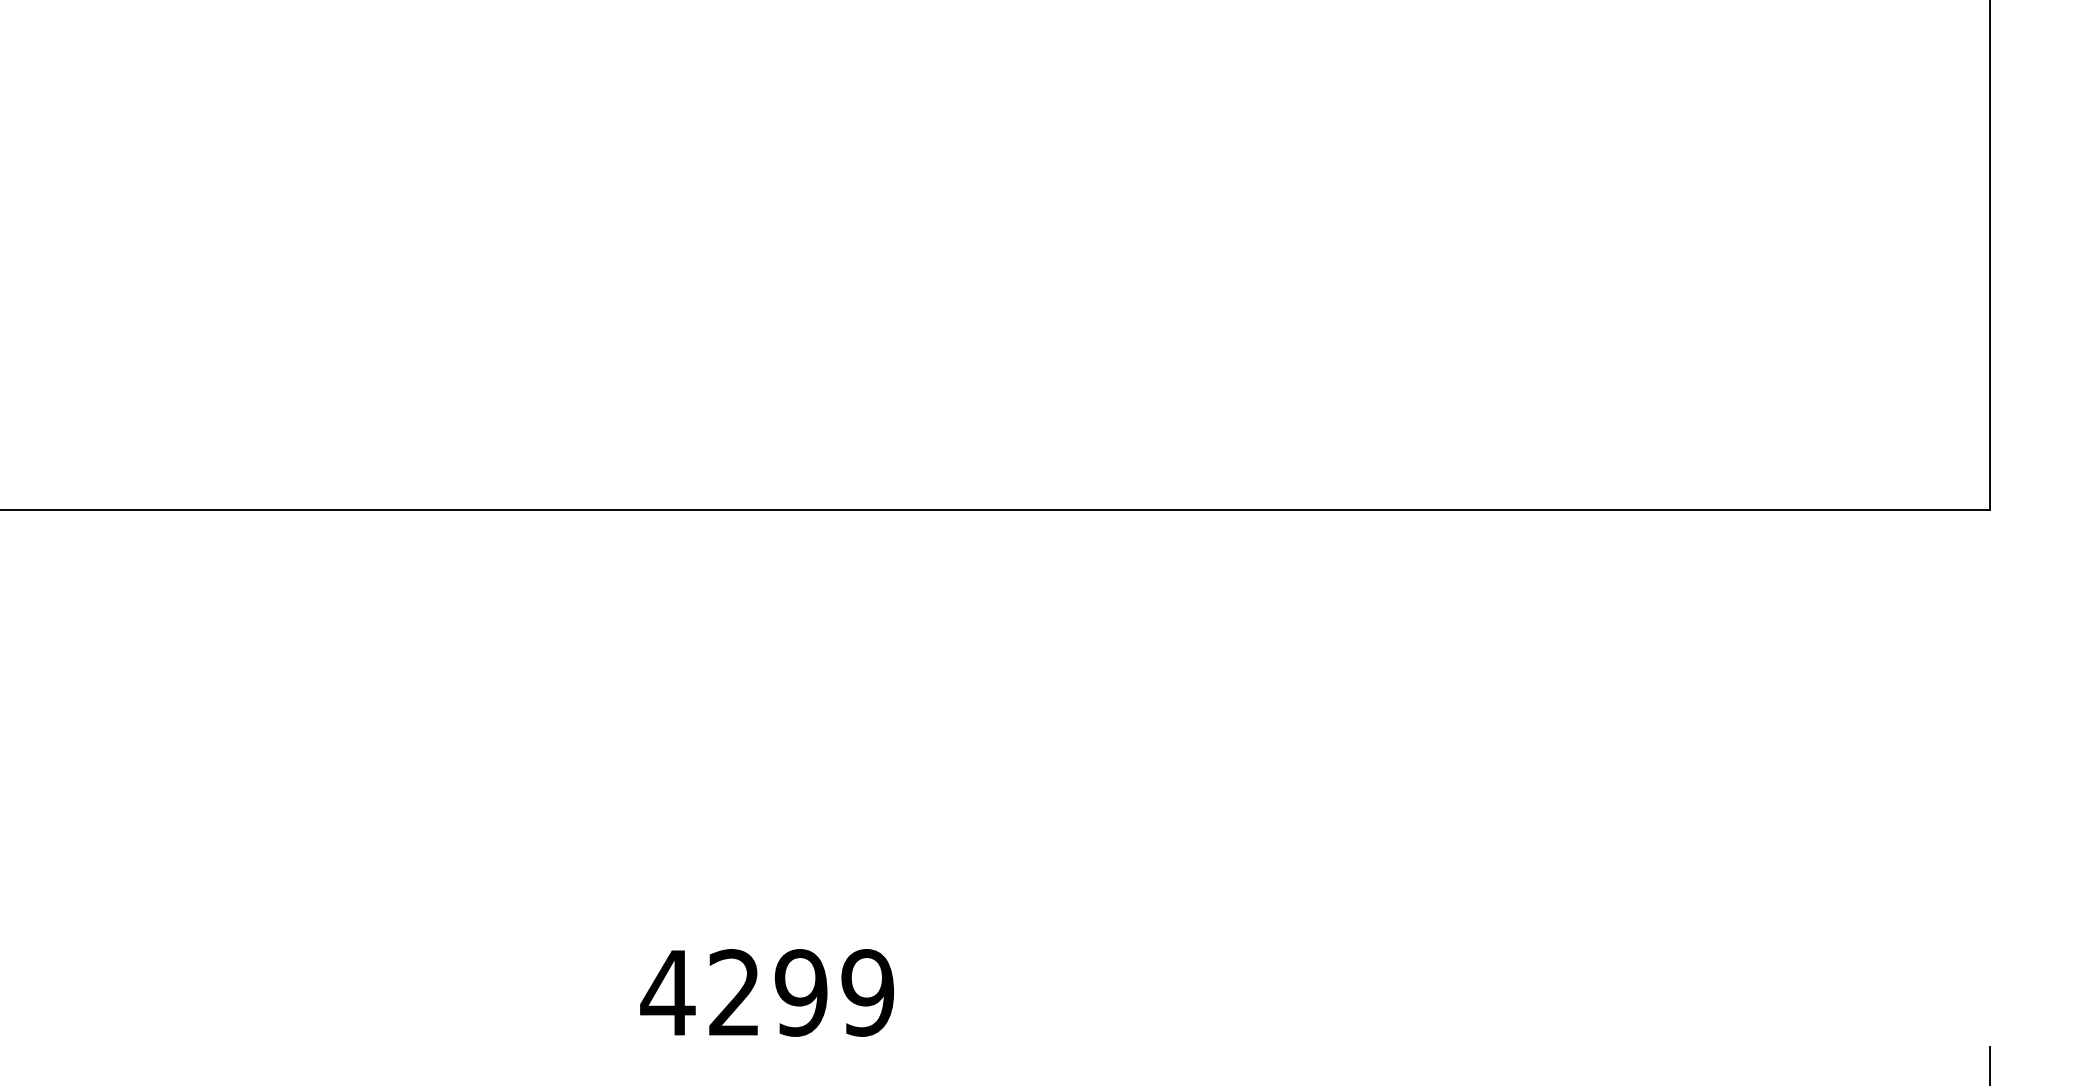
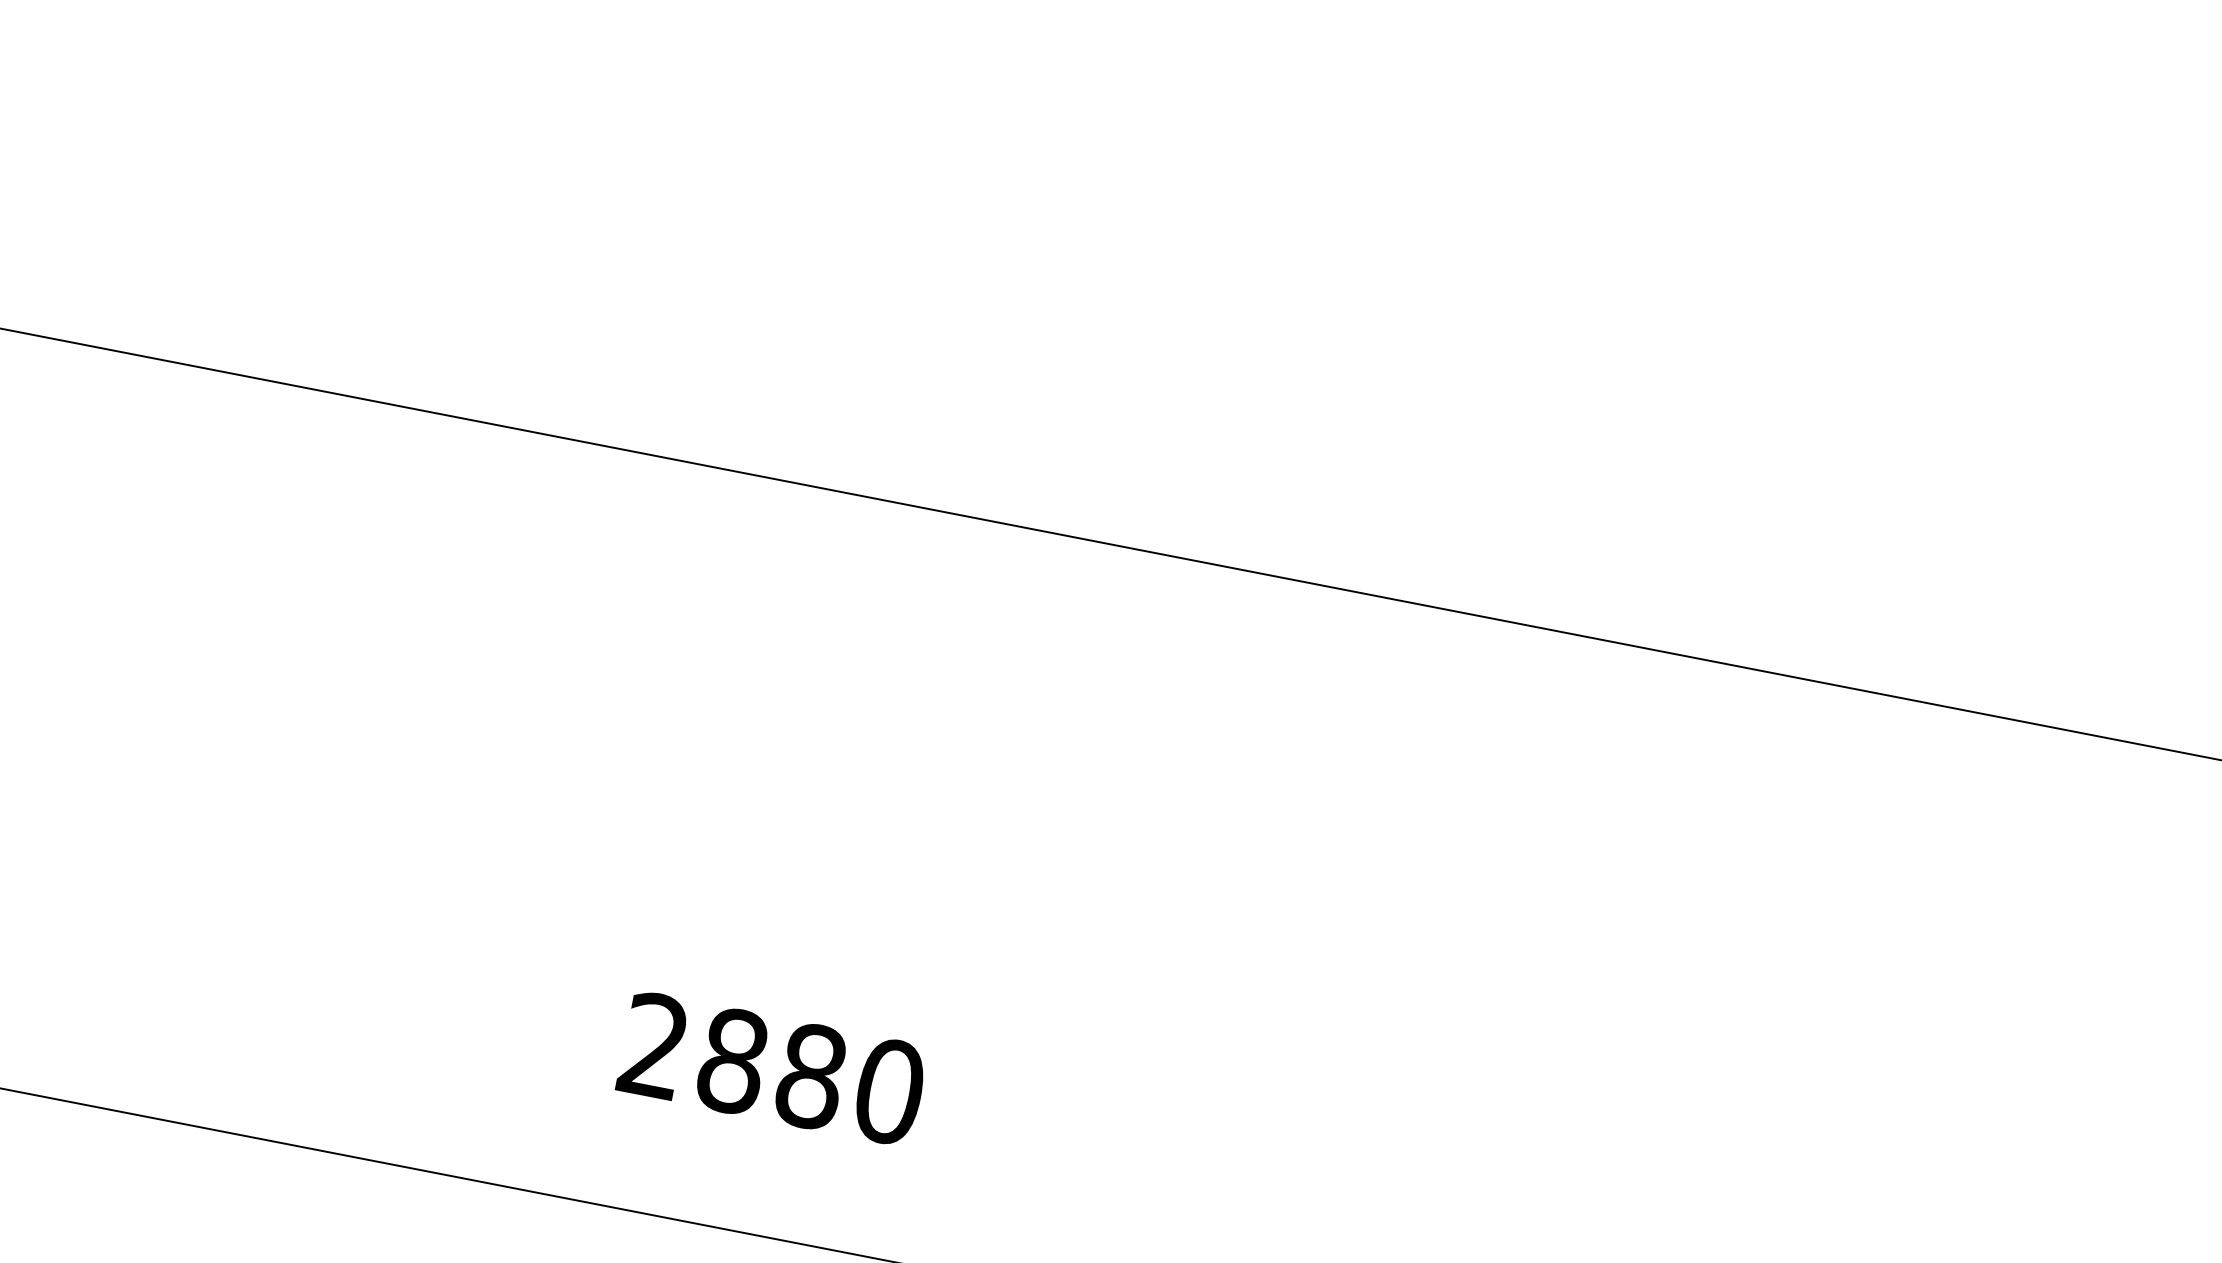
text: (767, 992) -> (771, 1068), 4299 -> 2880

